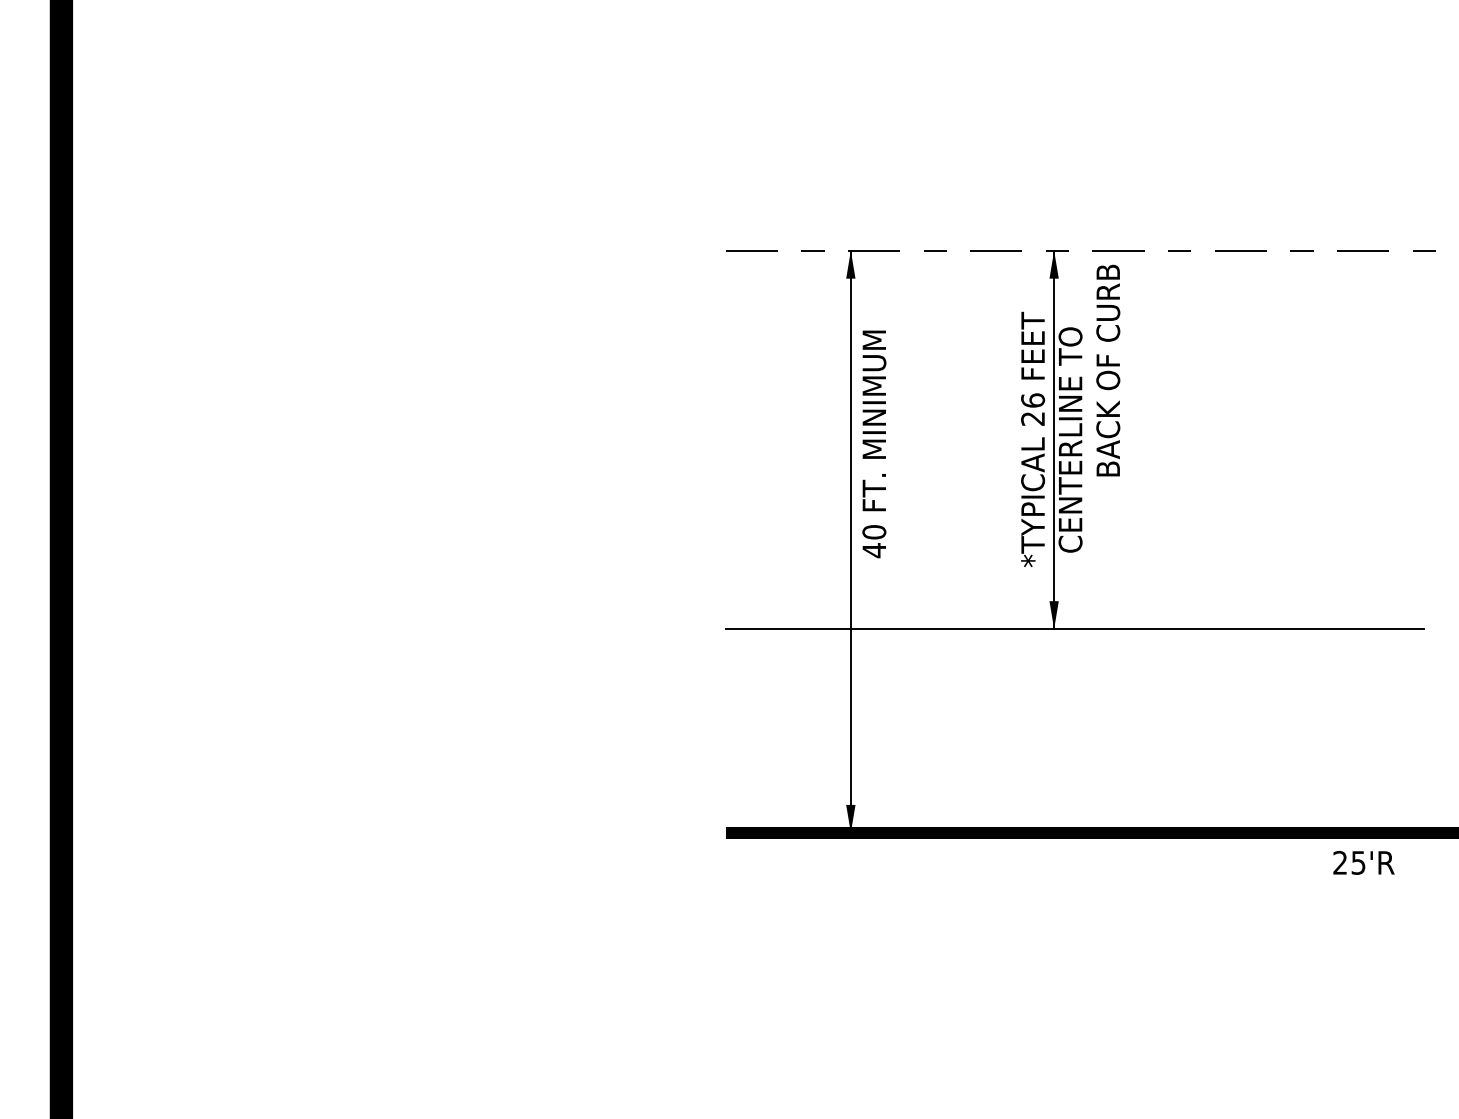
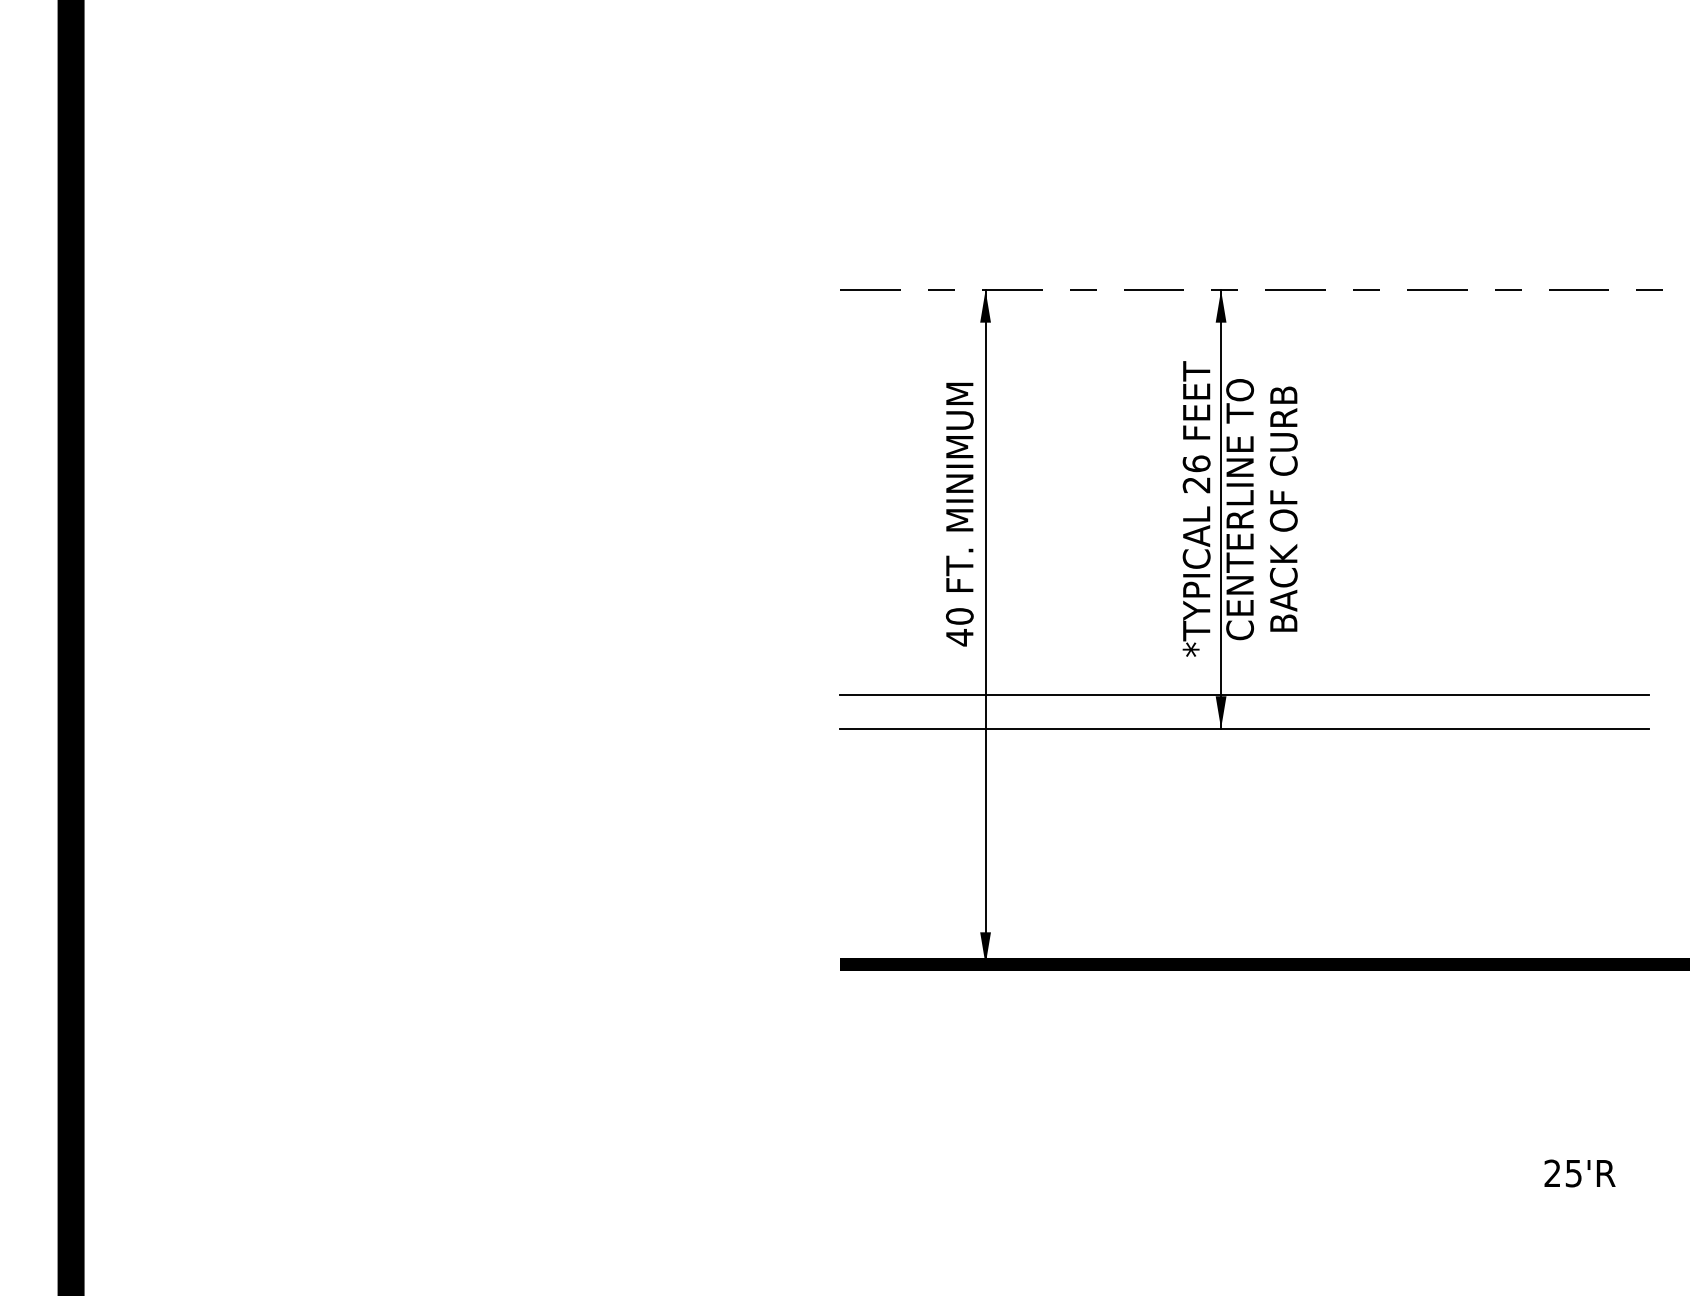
text: (1108, 370) -> (1283, 508), moved
text: (874, 444) -> (959, 514), moved
line: (1074, 599) -> (1244, 694), added
text: (1363, 862) -> (1579, 1173), moved

